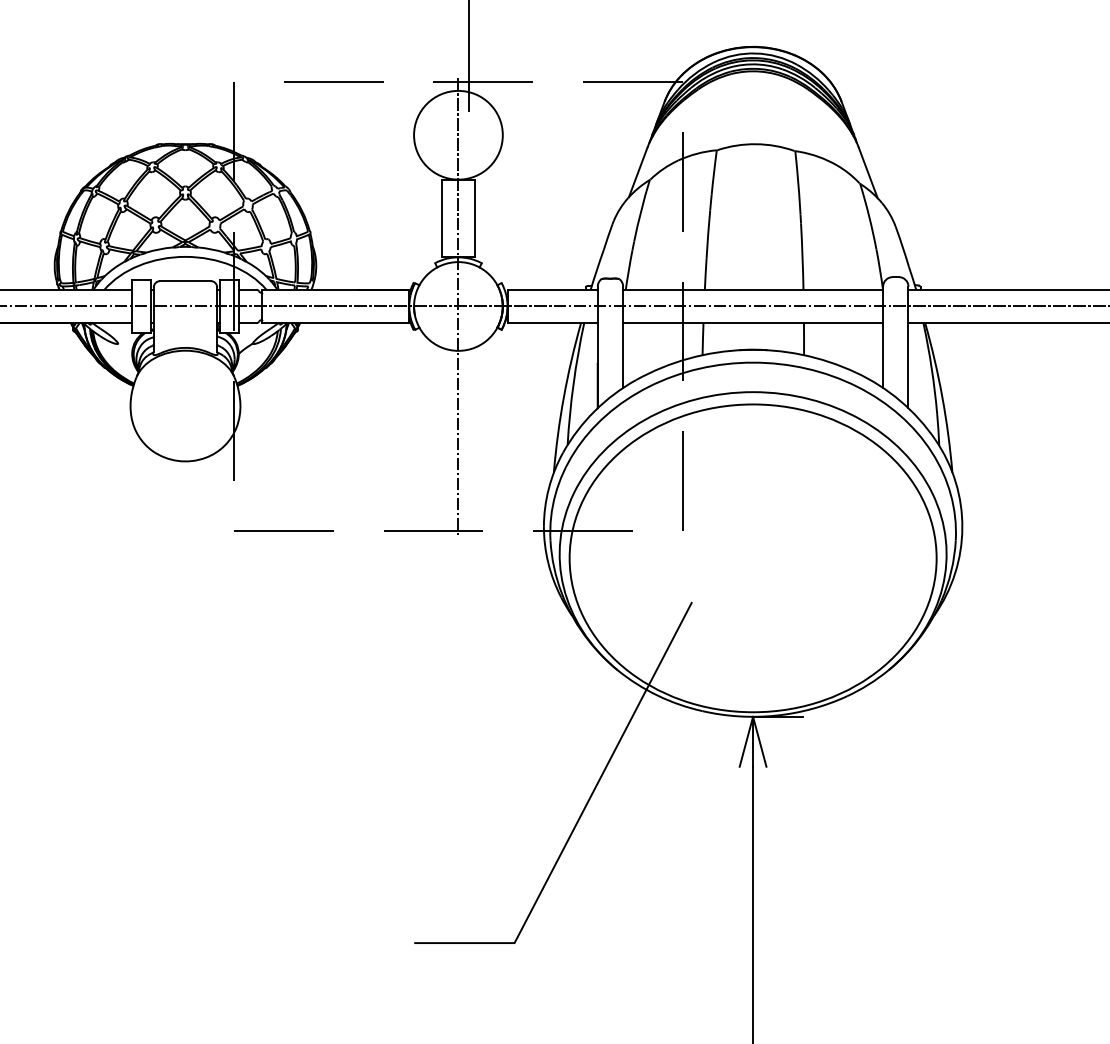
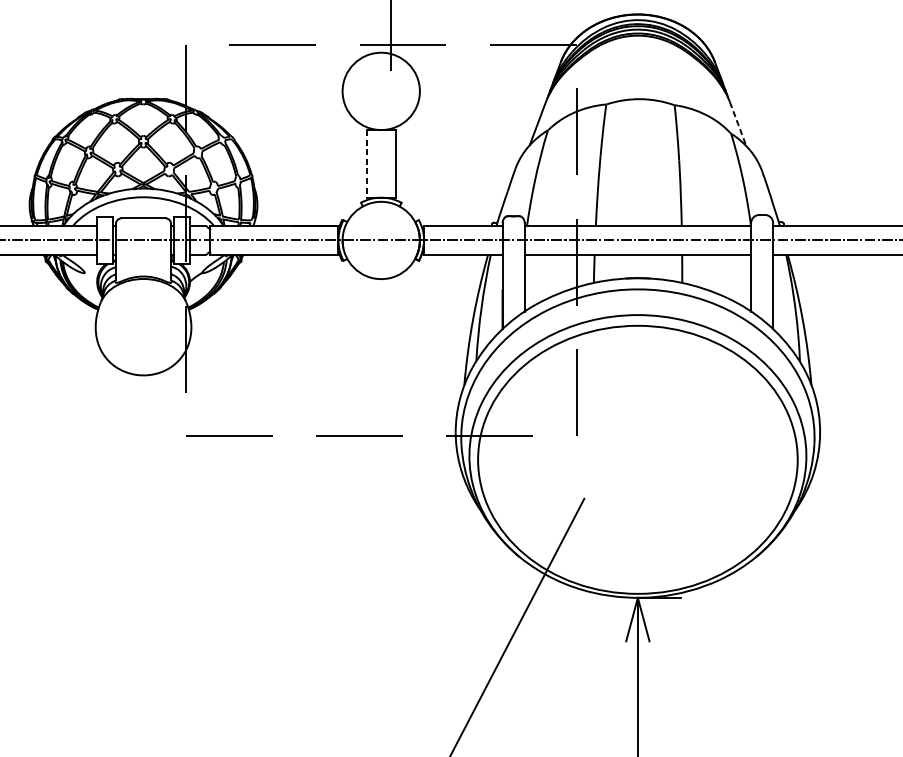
line: (868, 172) -> (738, 123), solid -> dashed
line: (441, 218) -> (366, 163), solid -> dashed
line: (458, 306) -> (381, 240), removed

